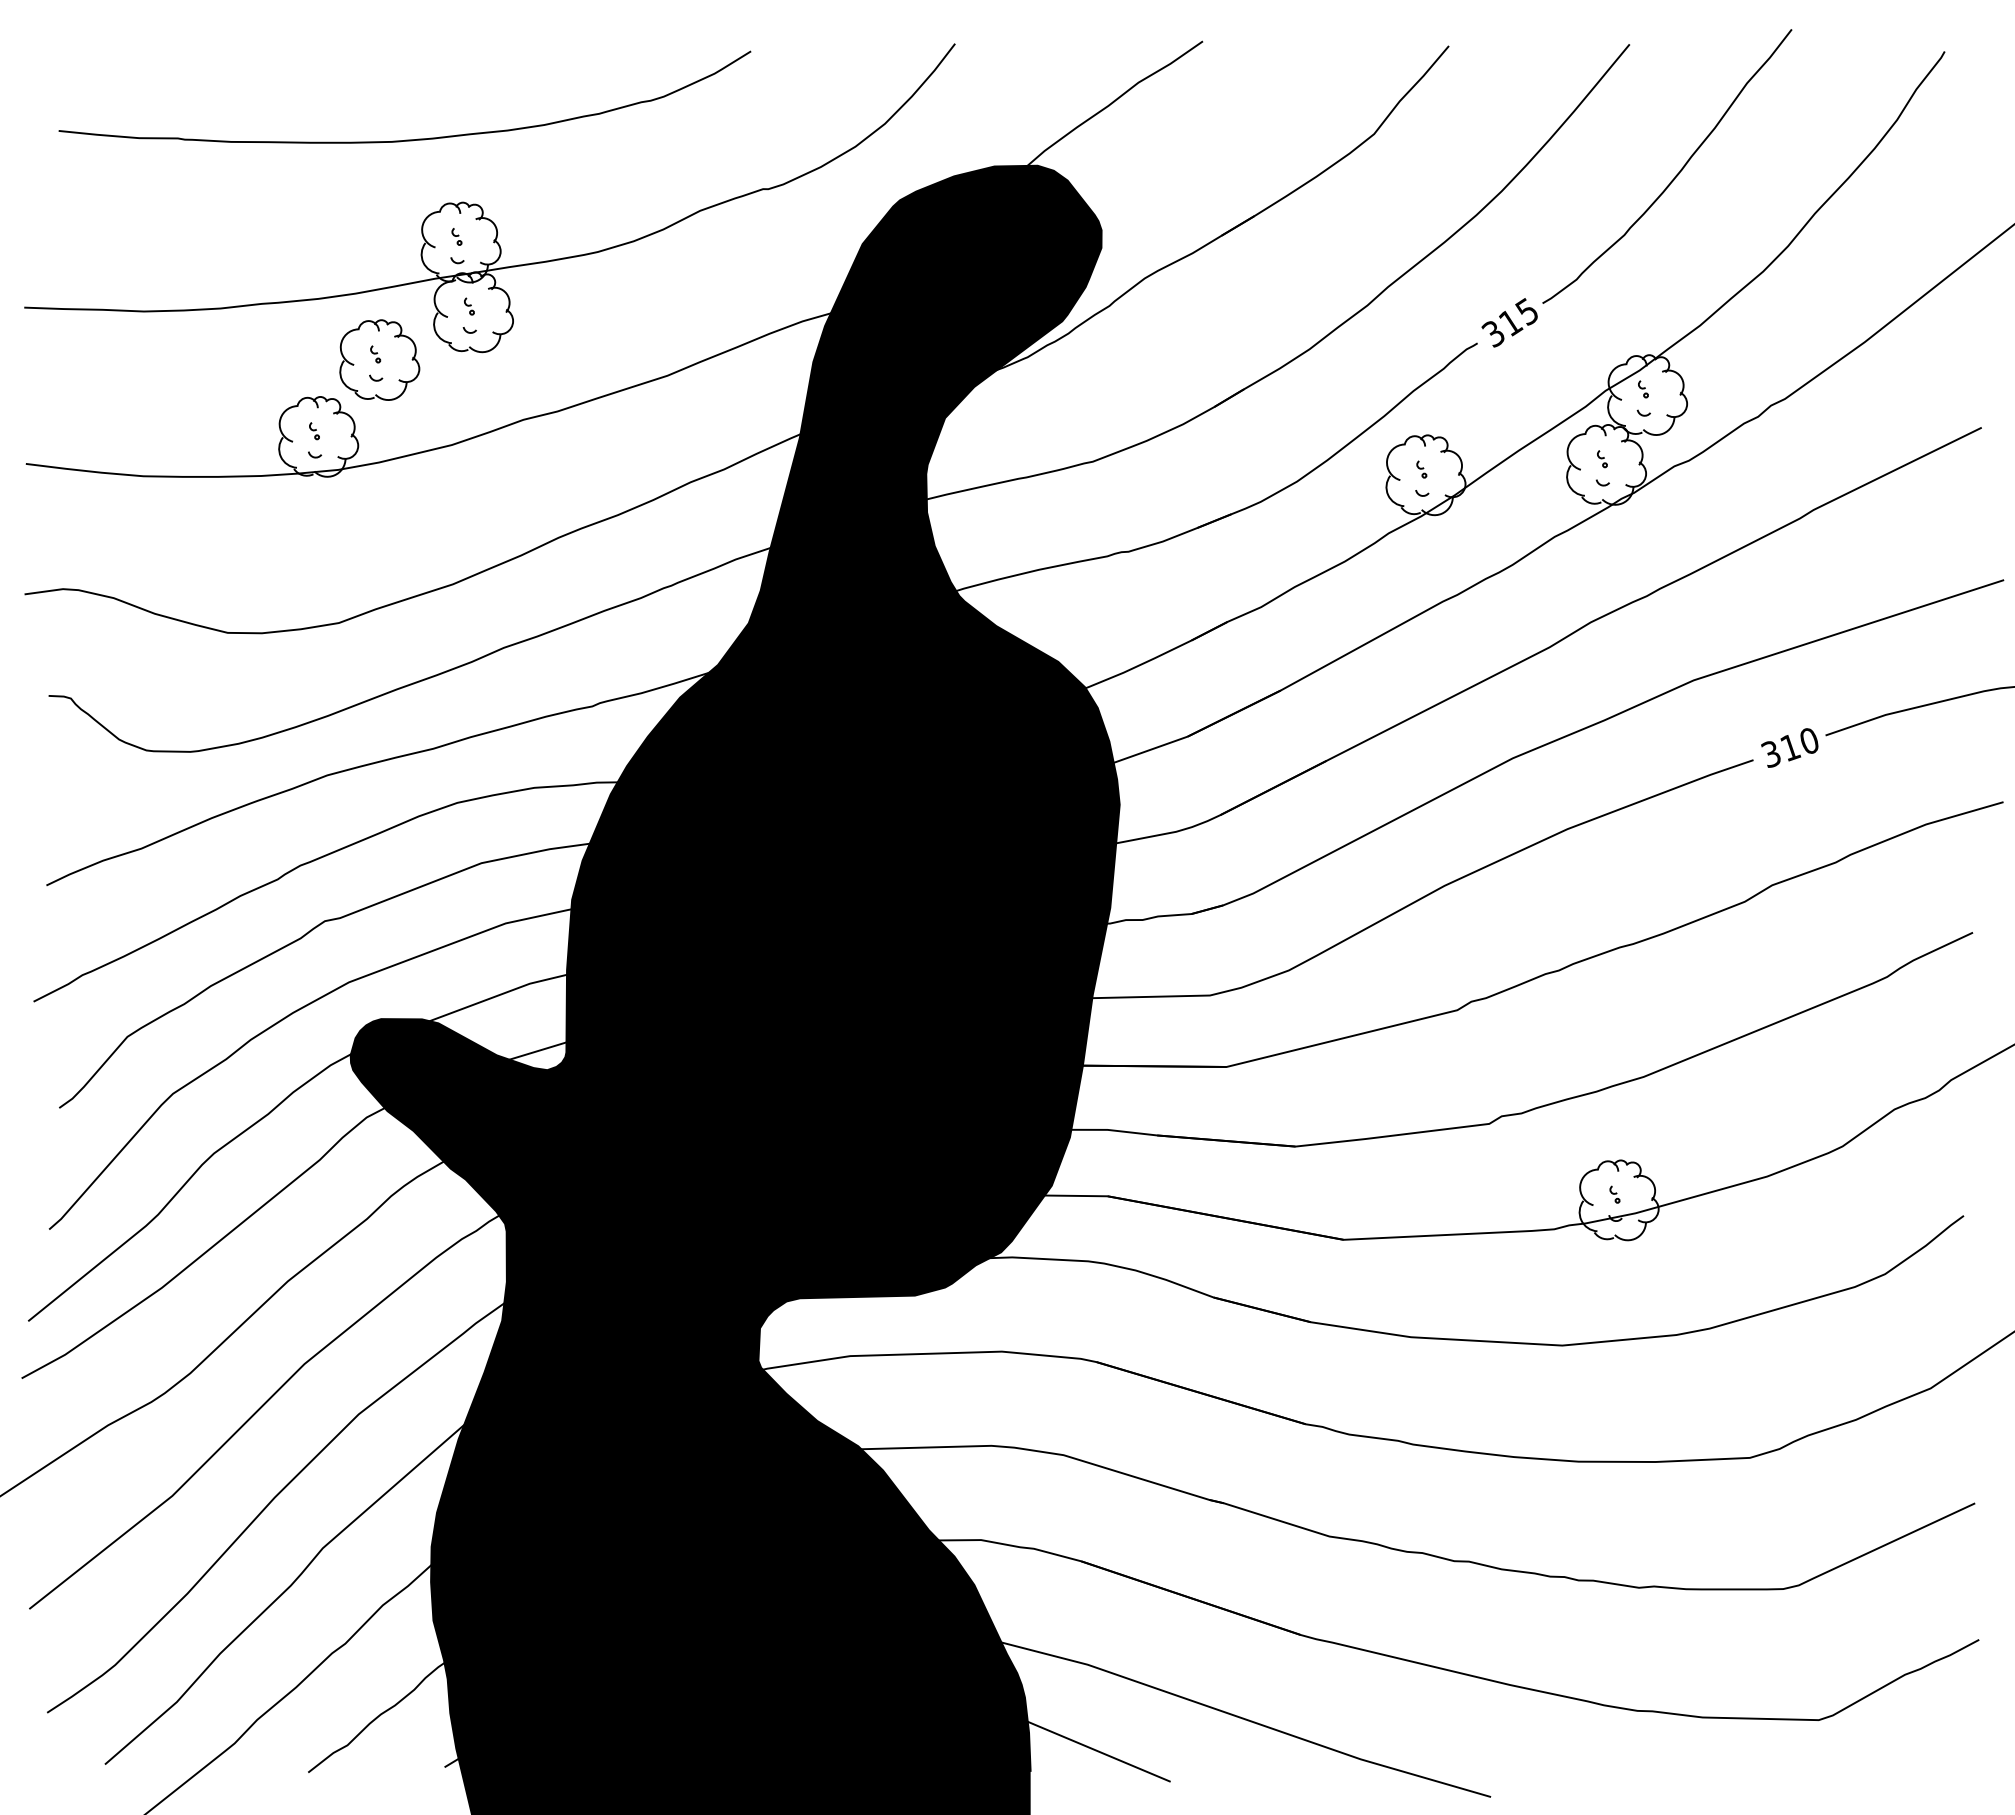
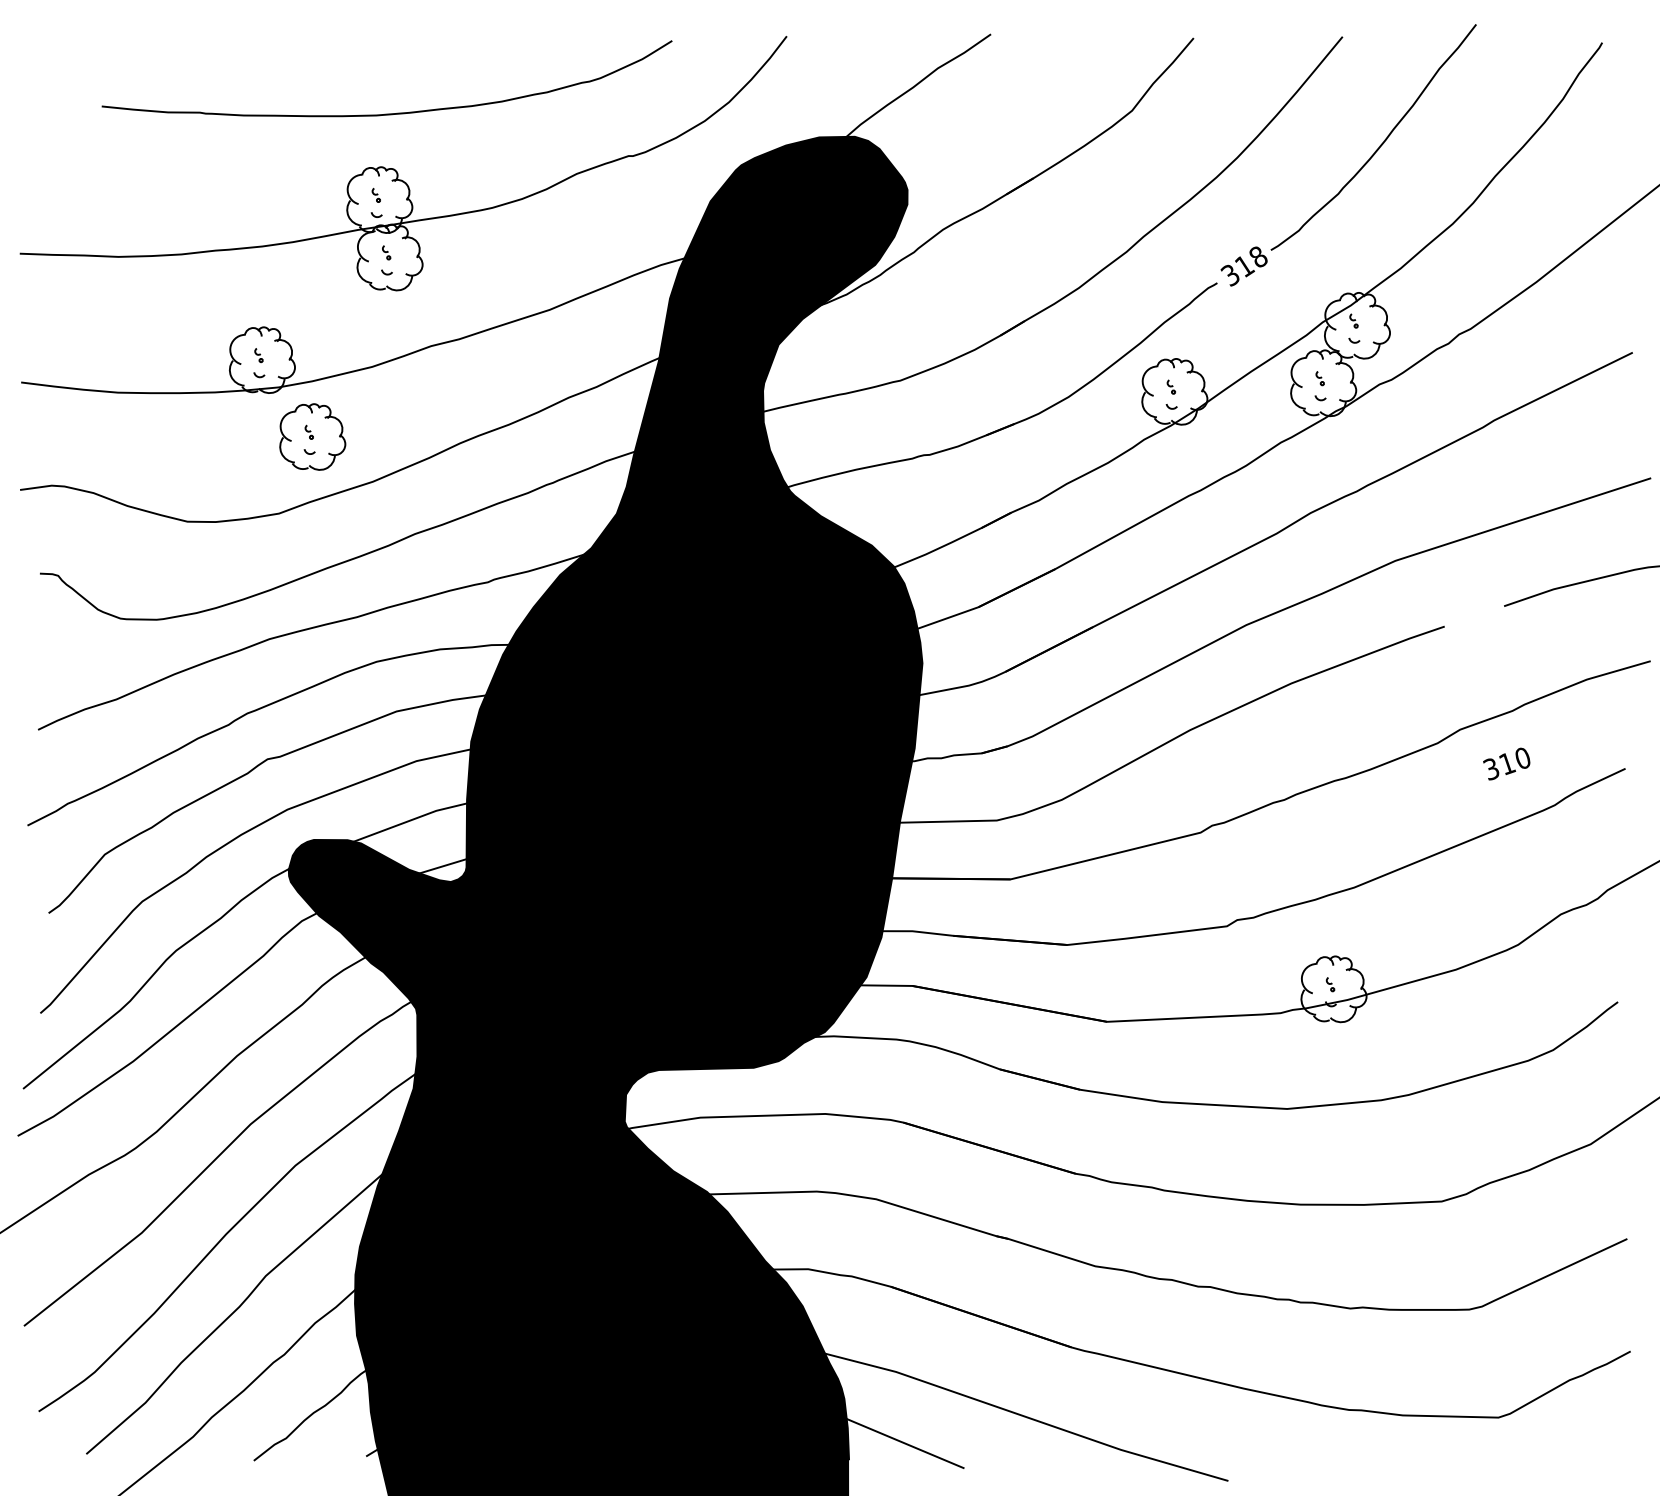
curve: (405, 139) -> (387, 113), moved
text: (1526, 311) -> (1257, 256), 315 -> 318
part: (379, 359) -> (312, 436), moved
text: (1789, 747) -> (1506, 763), moved

